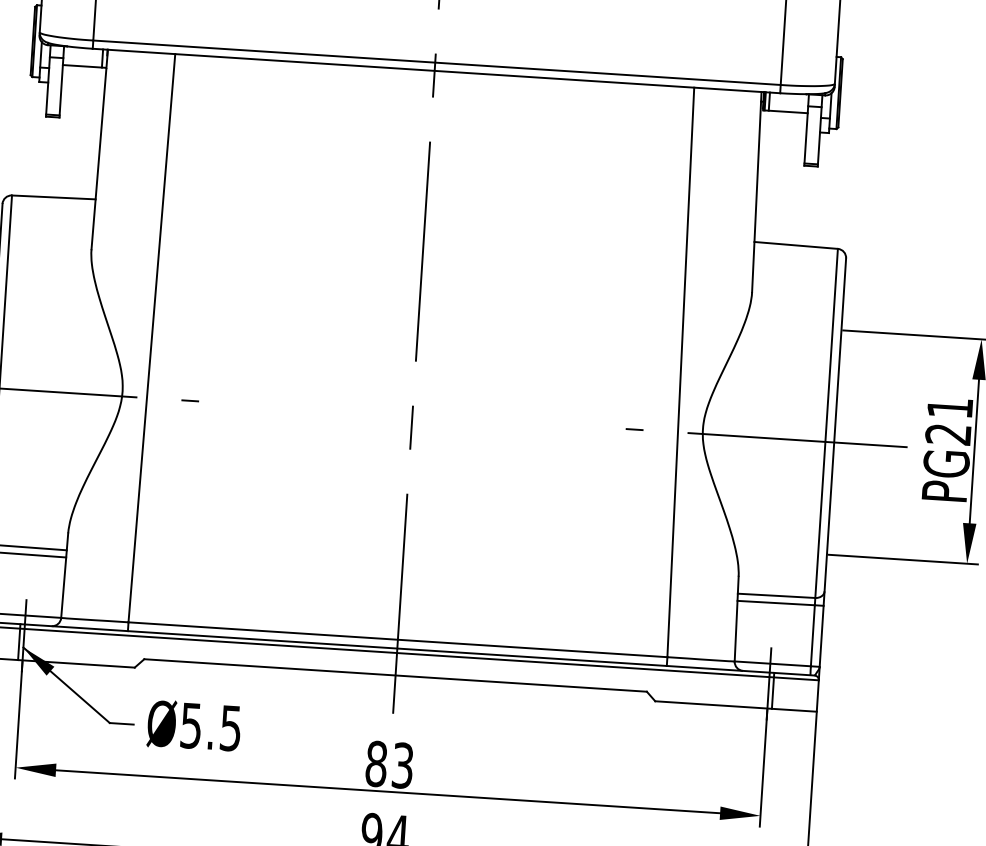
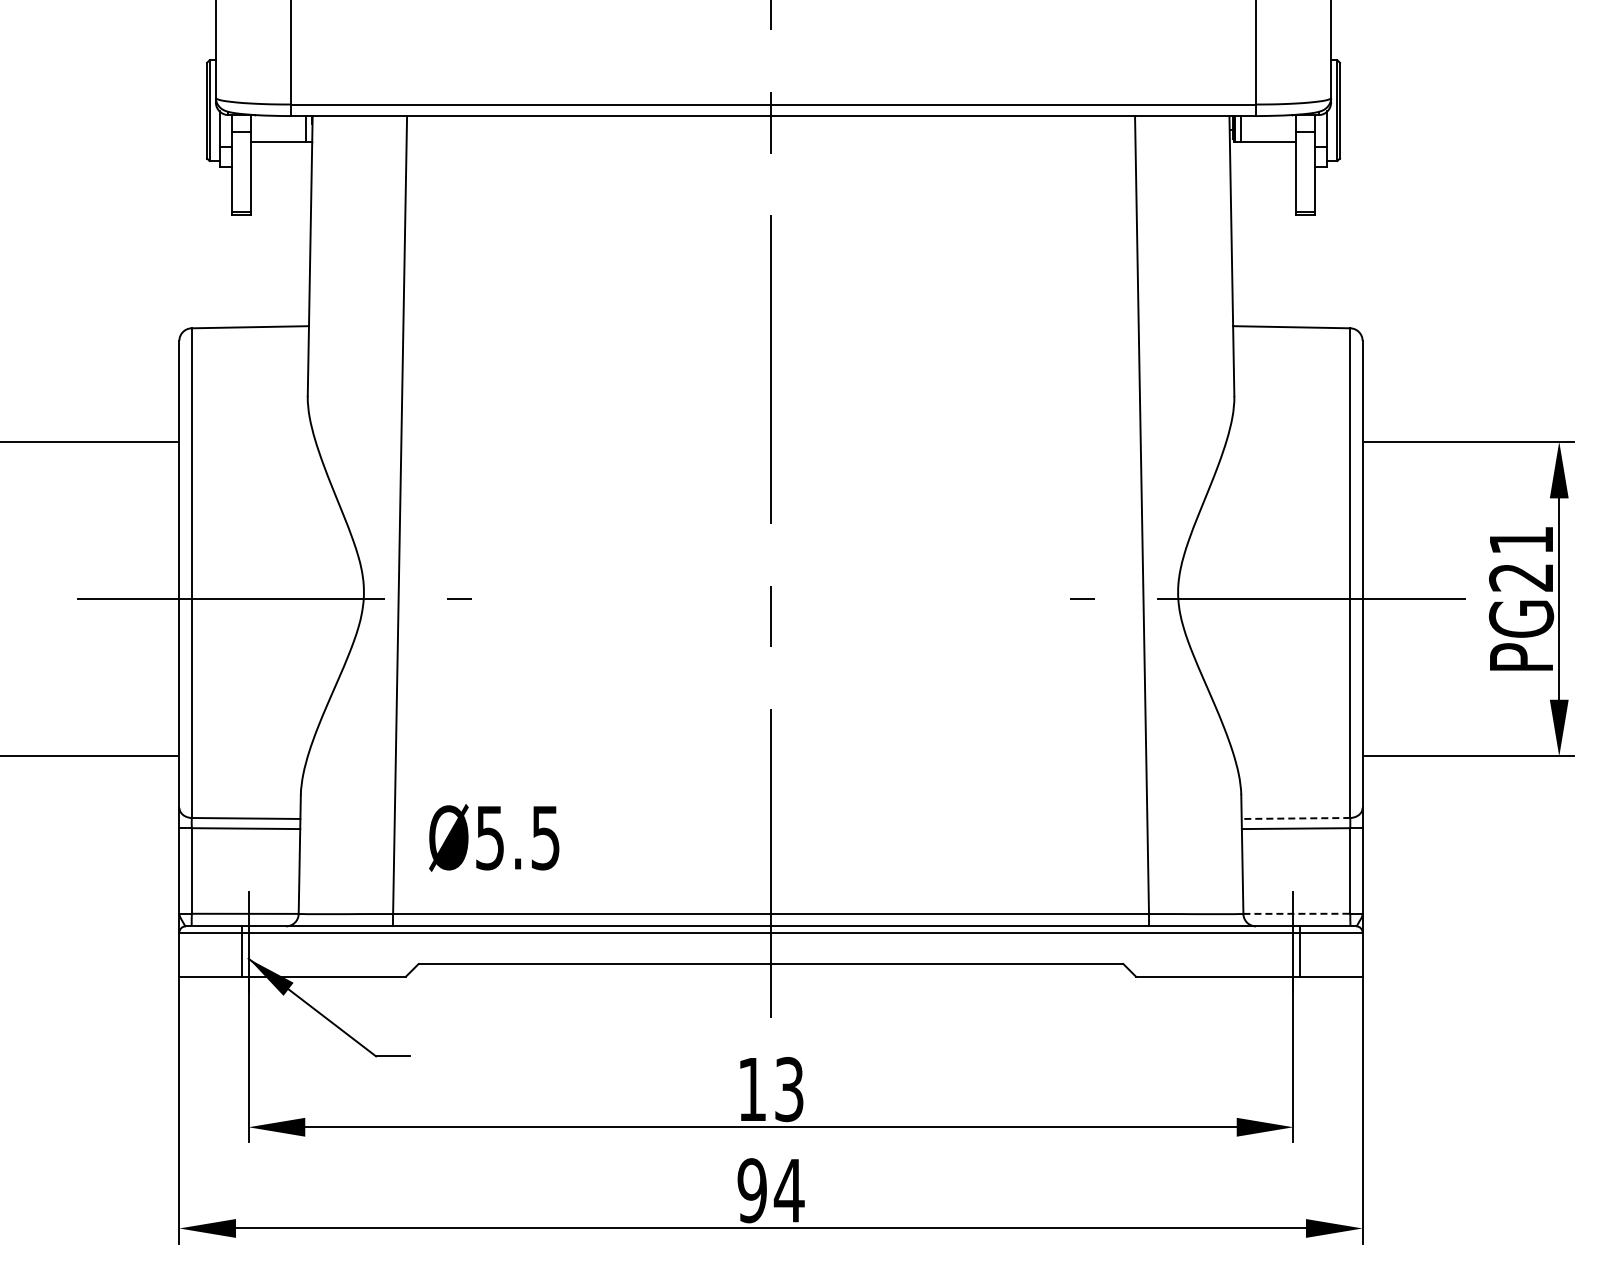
line: (776, 595) -> (1295, 818), solid -> dashed
line: (773, 663) -> (1297, 913), solid -> dashed
text: (194, 725) -> (494, 837), moved
text: (376, 763) -> (752, 1089), 83 -> 13

